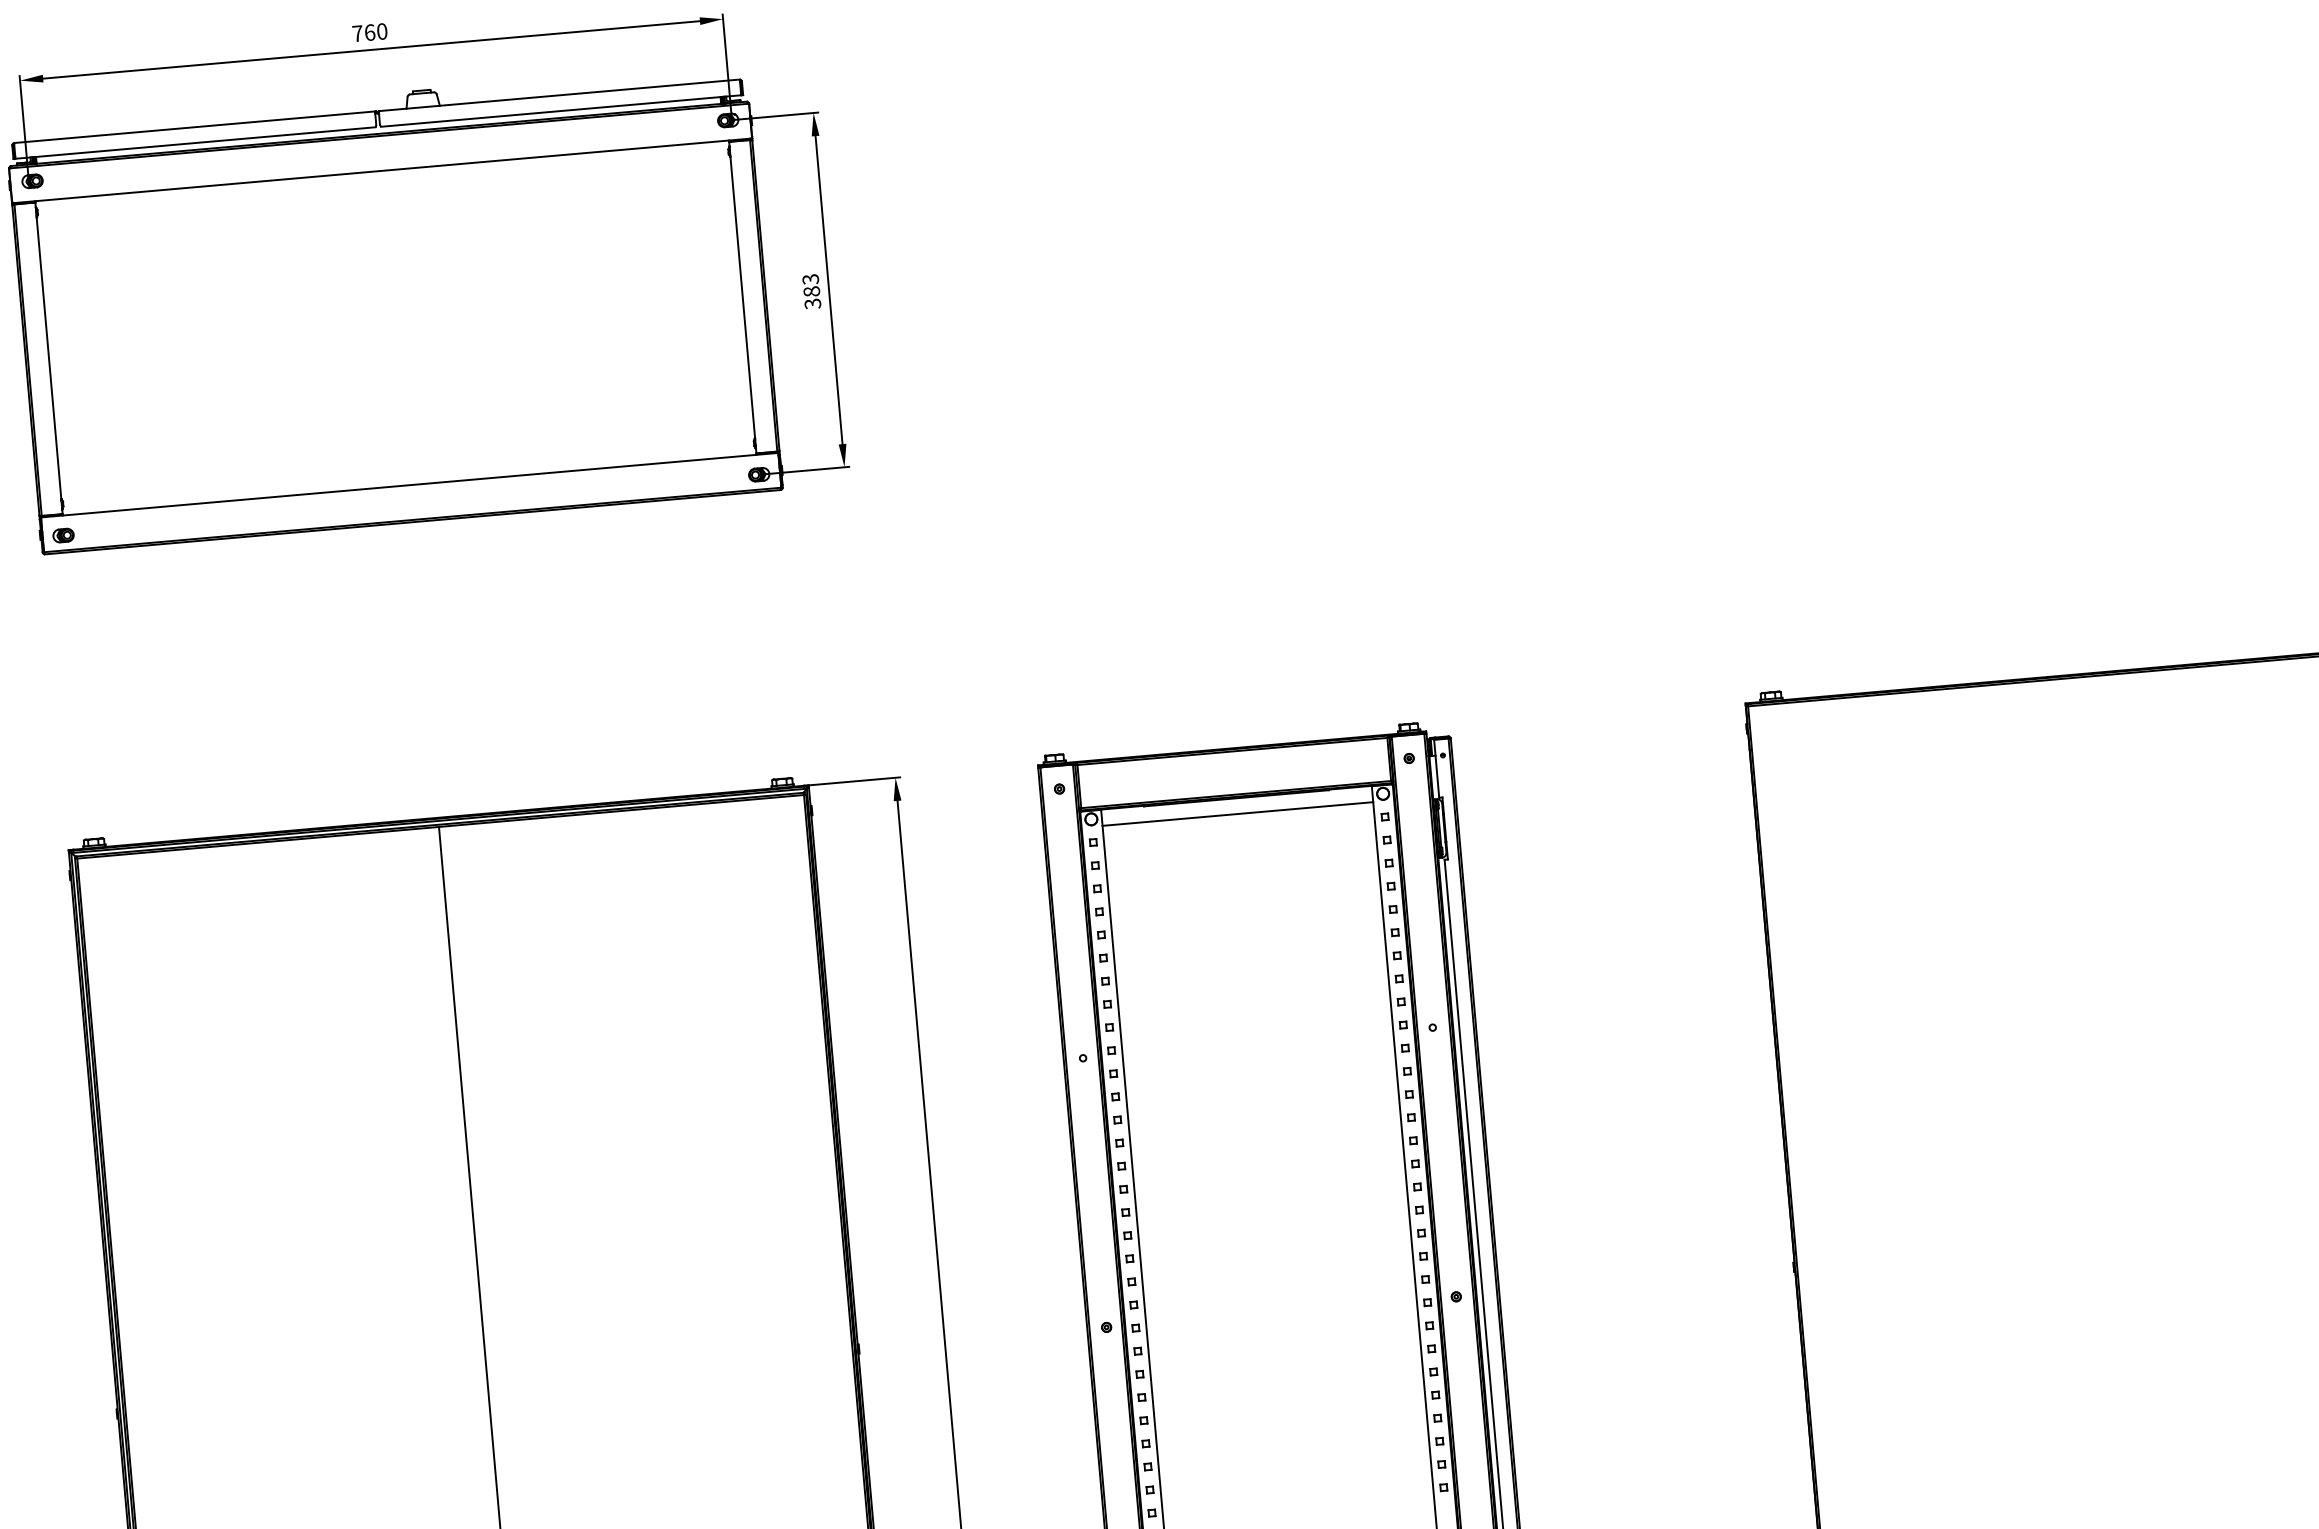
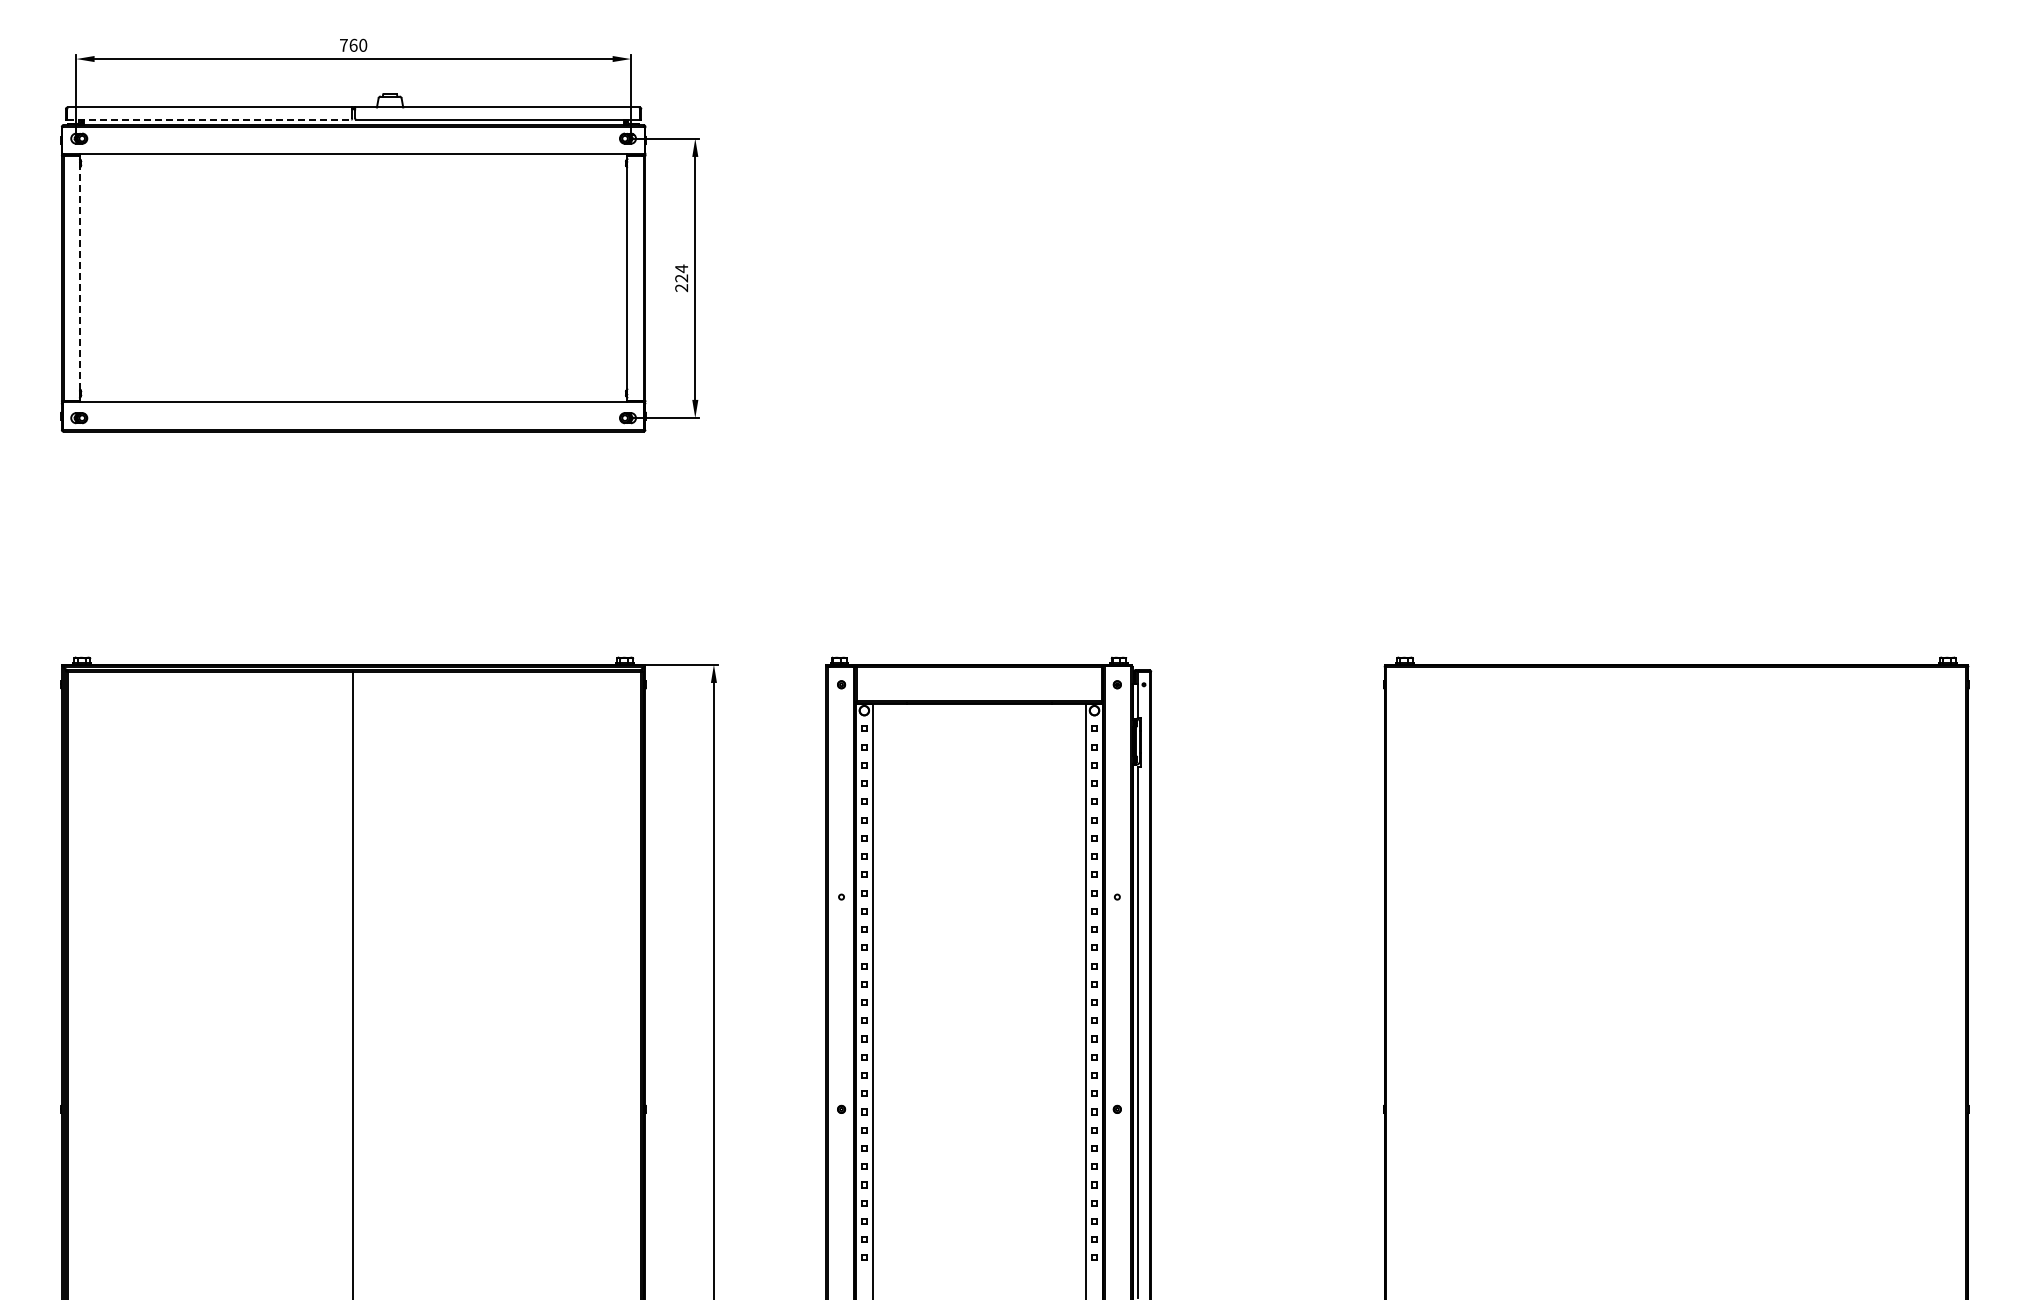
line: (195, 142) -> (209, 119), solid -> dashed
text: (811, 291) -> (681, 278), 383 -> 224
line: (49, 358) -> (80, 278), solid -> dashed
line: (1237, 813) -> (979, 716), removed

